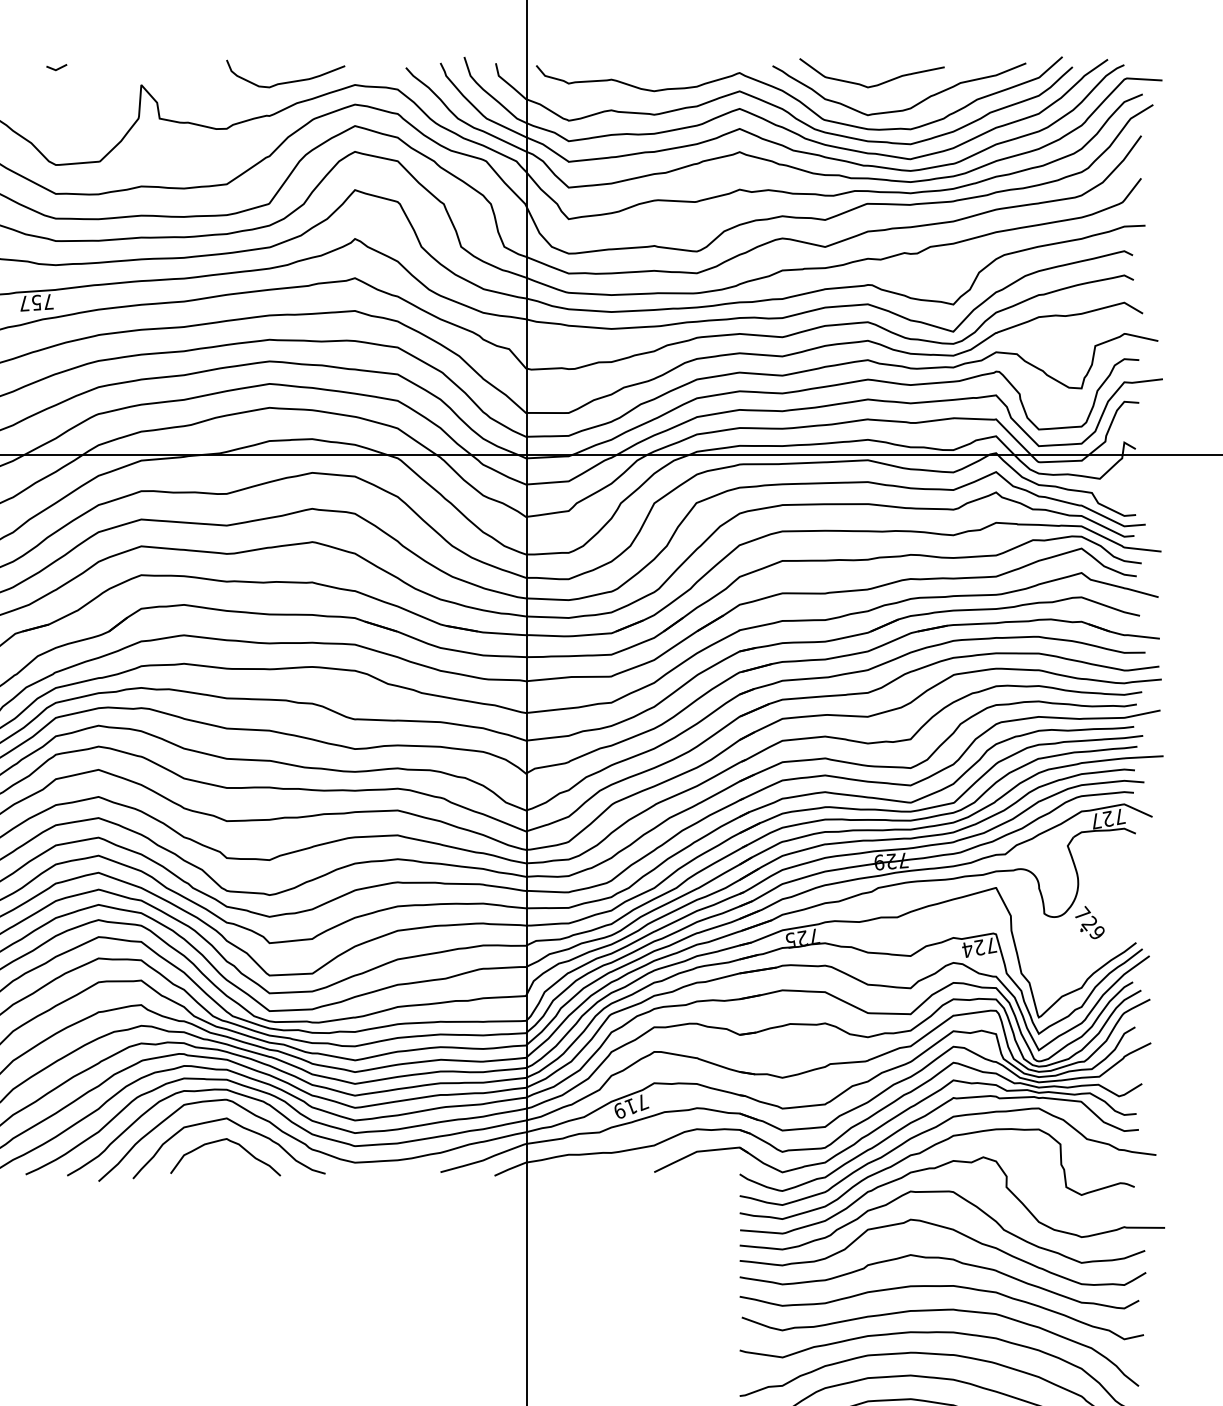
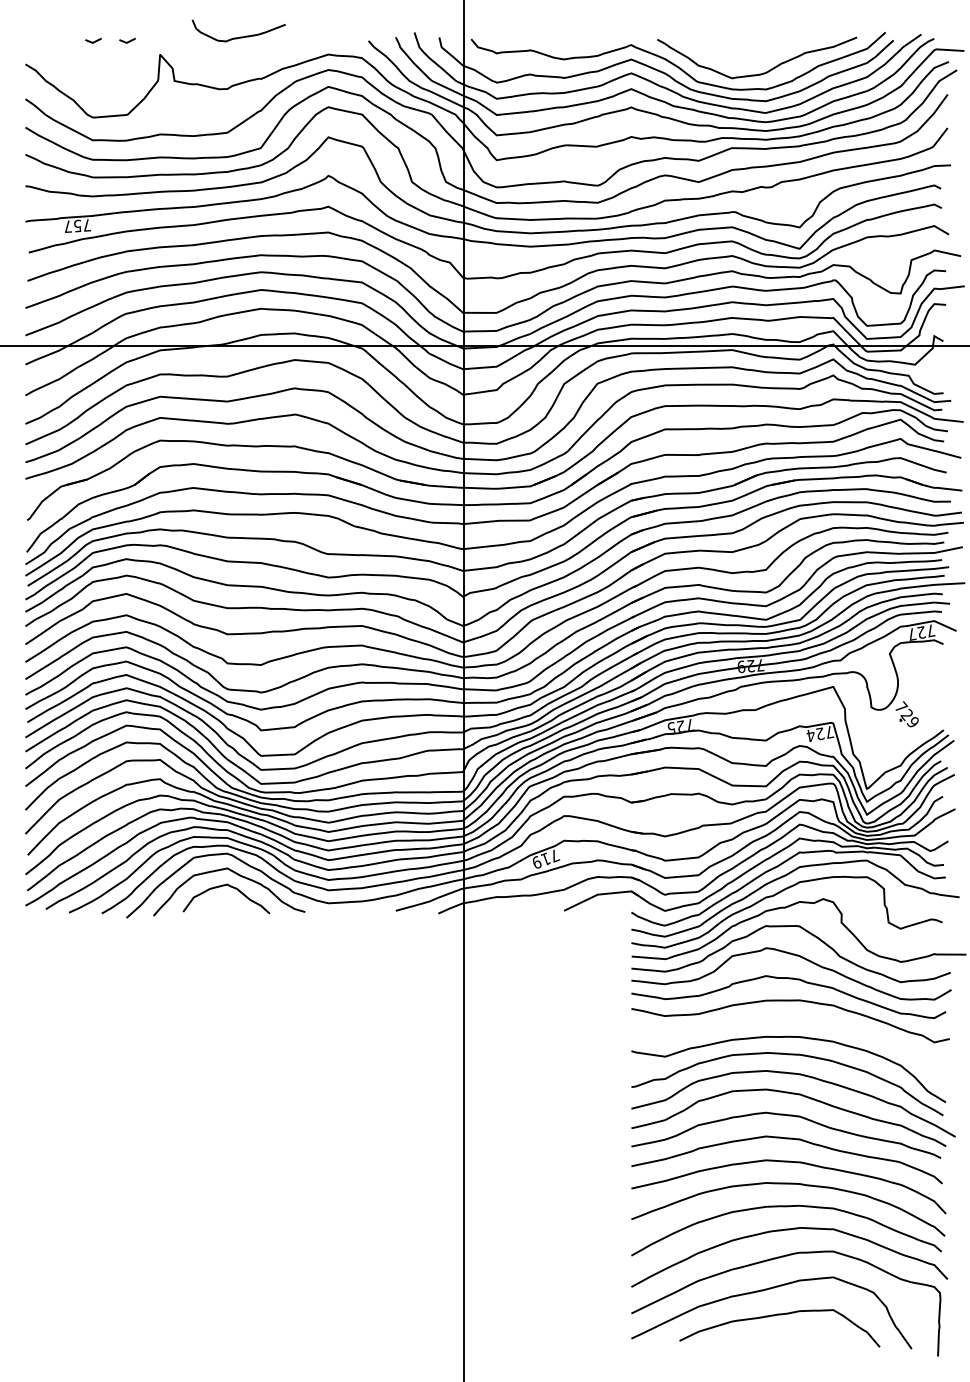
line: (99, 68) -> (127, 41), added
curve: (286, 81) -> (239, 36), moved
curve: (871, 84) -> (735, 54), removed
curve: (940, 1311) -> (789, 1020), removed

